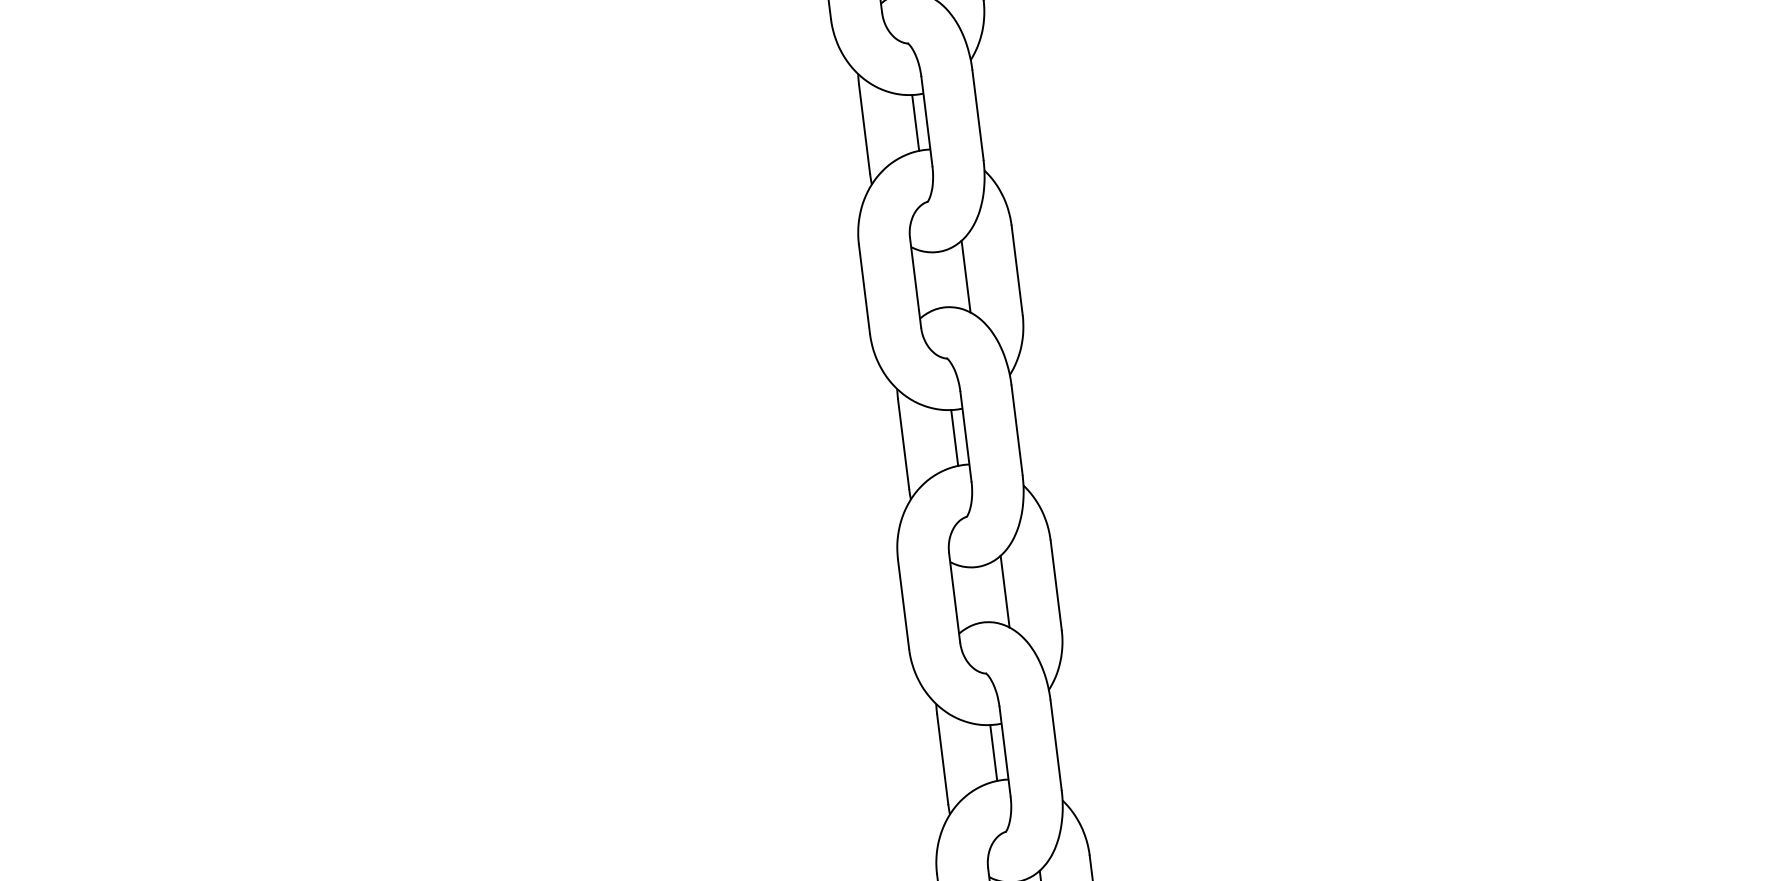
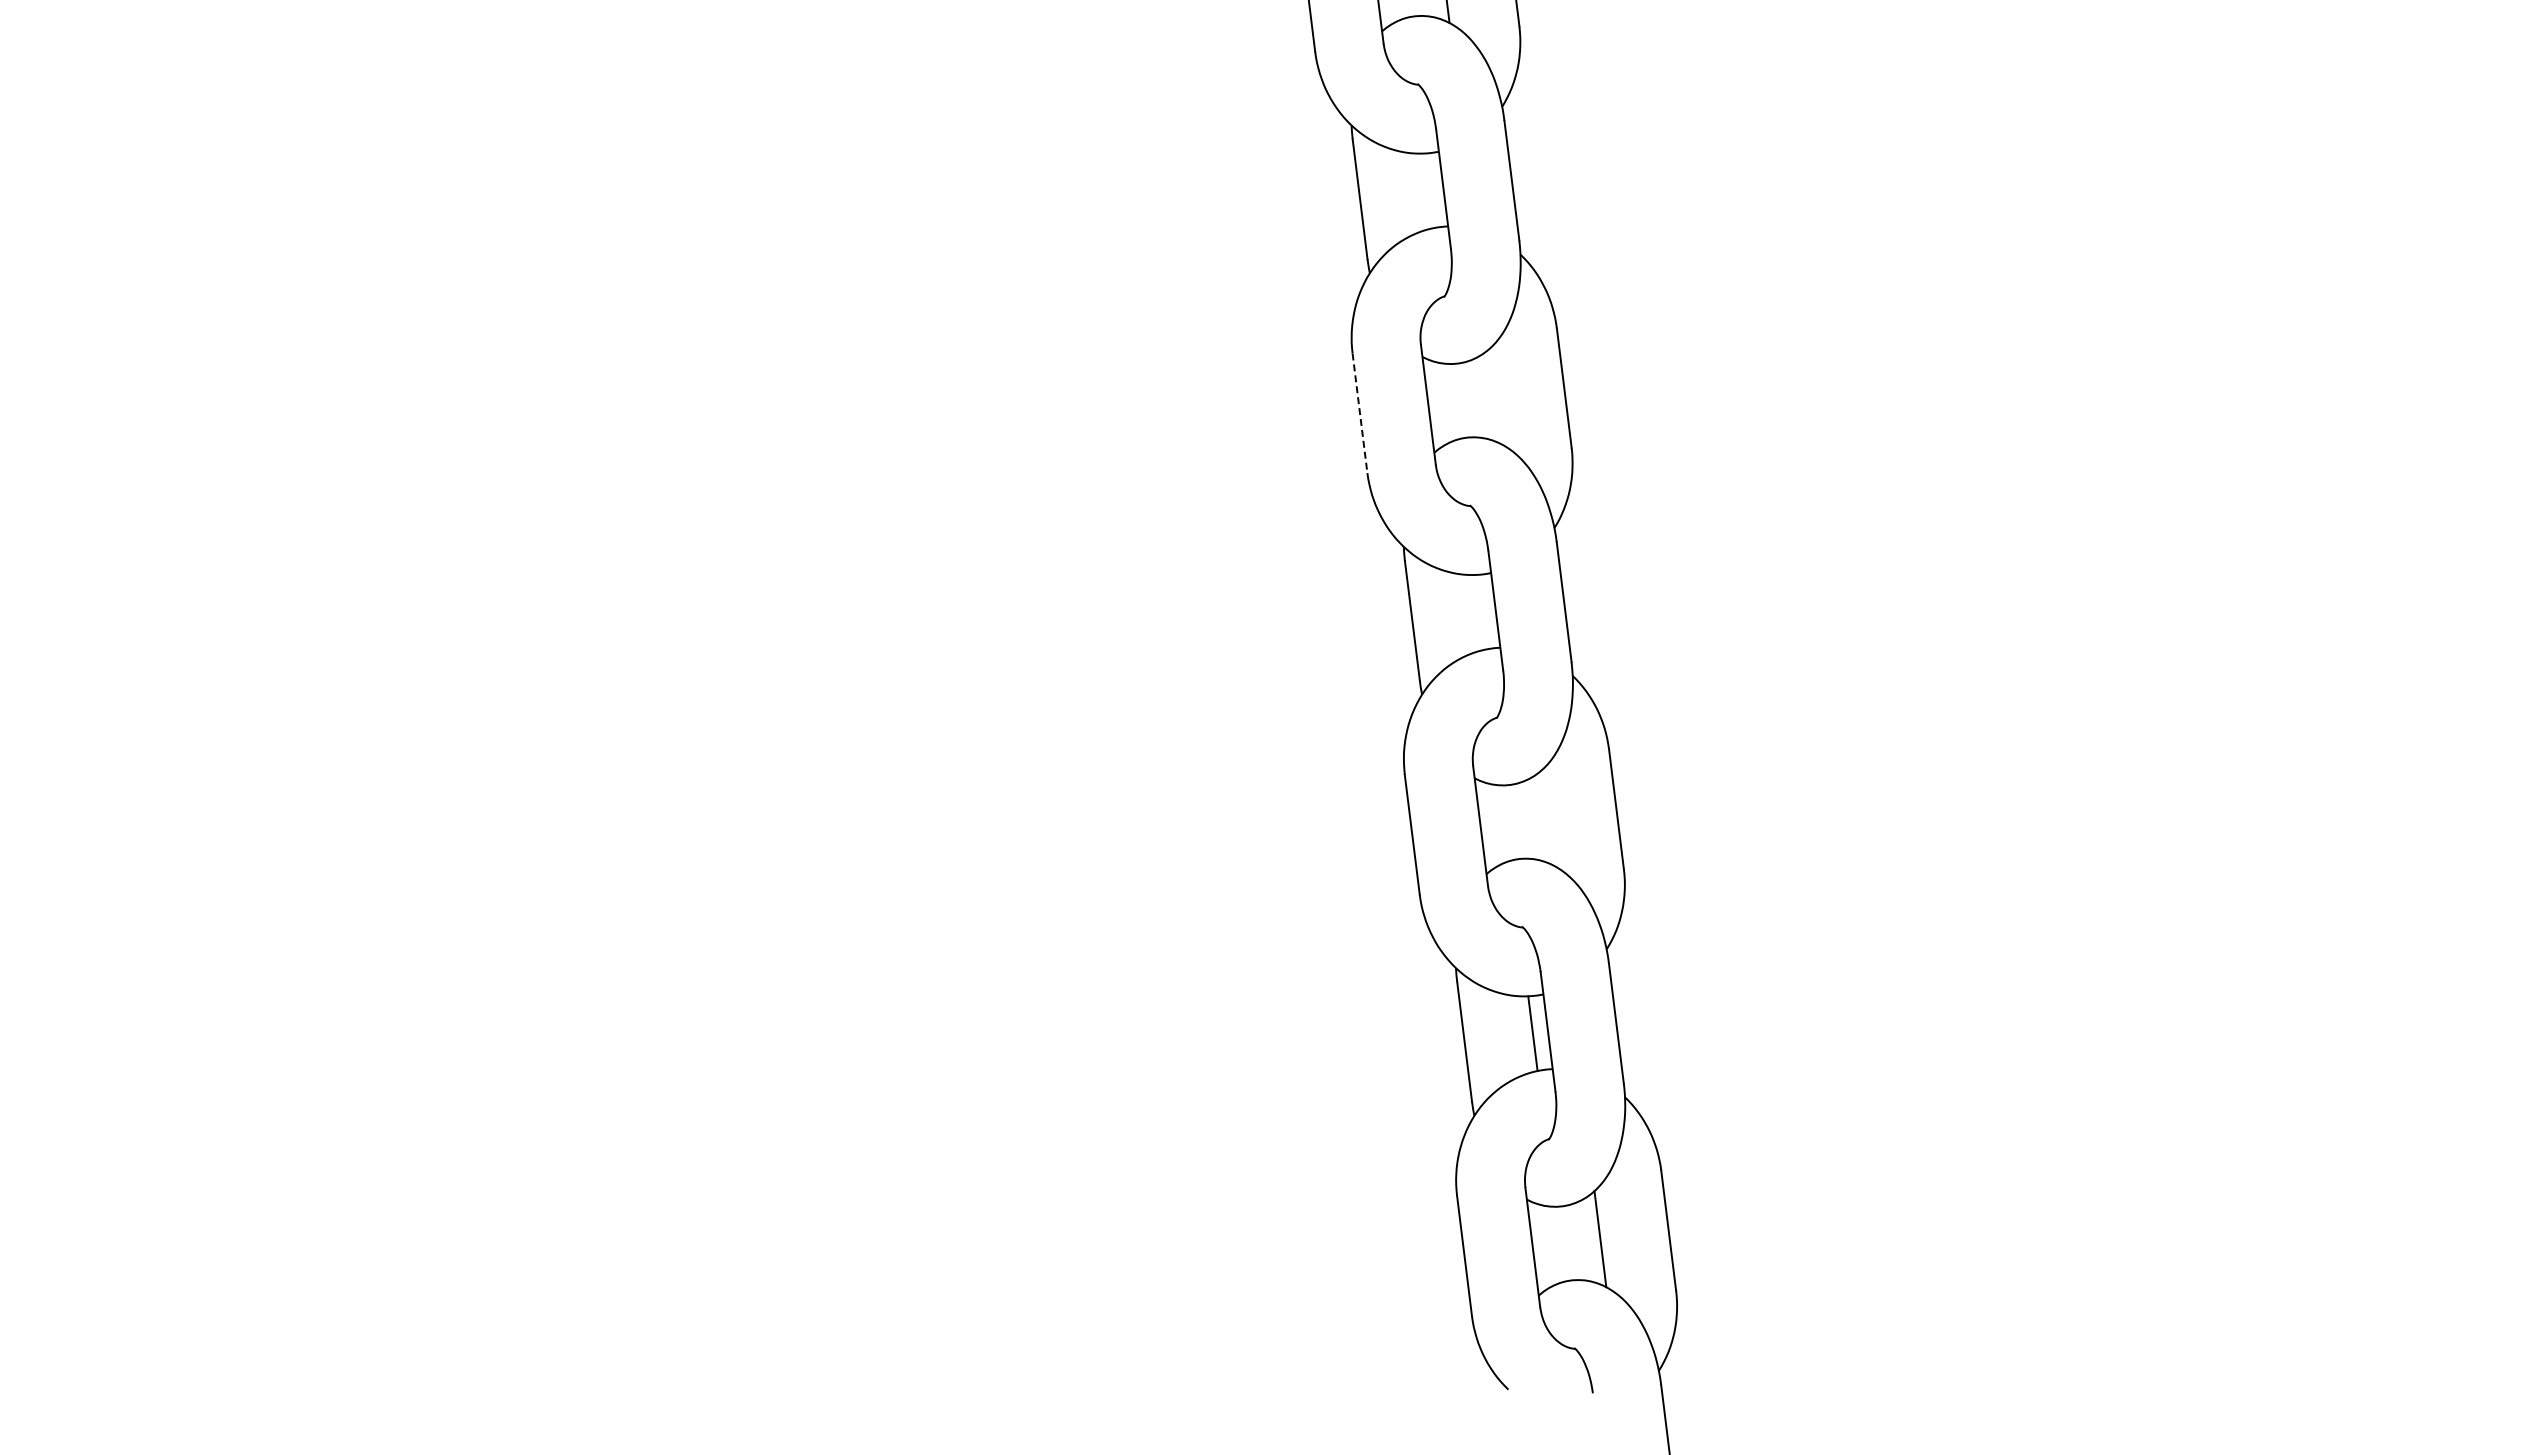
line: (915, 122) -> (1428, 190), removed
line: (965, 276) -> (1495, 396), removed
line: (864, 289) -> (1360, 413), solid -> dashed
line: (954, 438) -> (1480, 612), removed
line: (1005, 591) -> (1548, 817), removed

